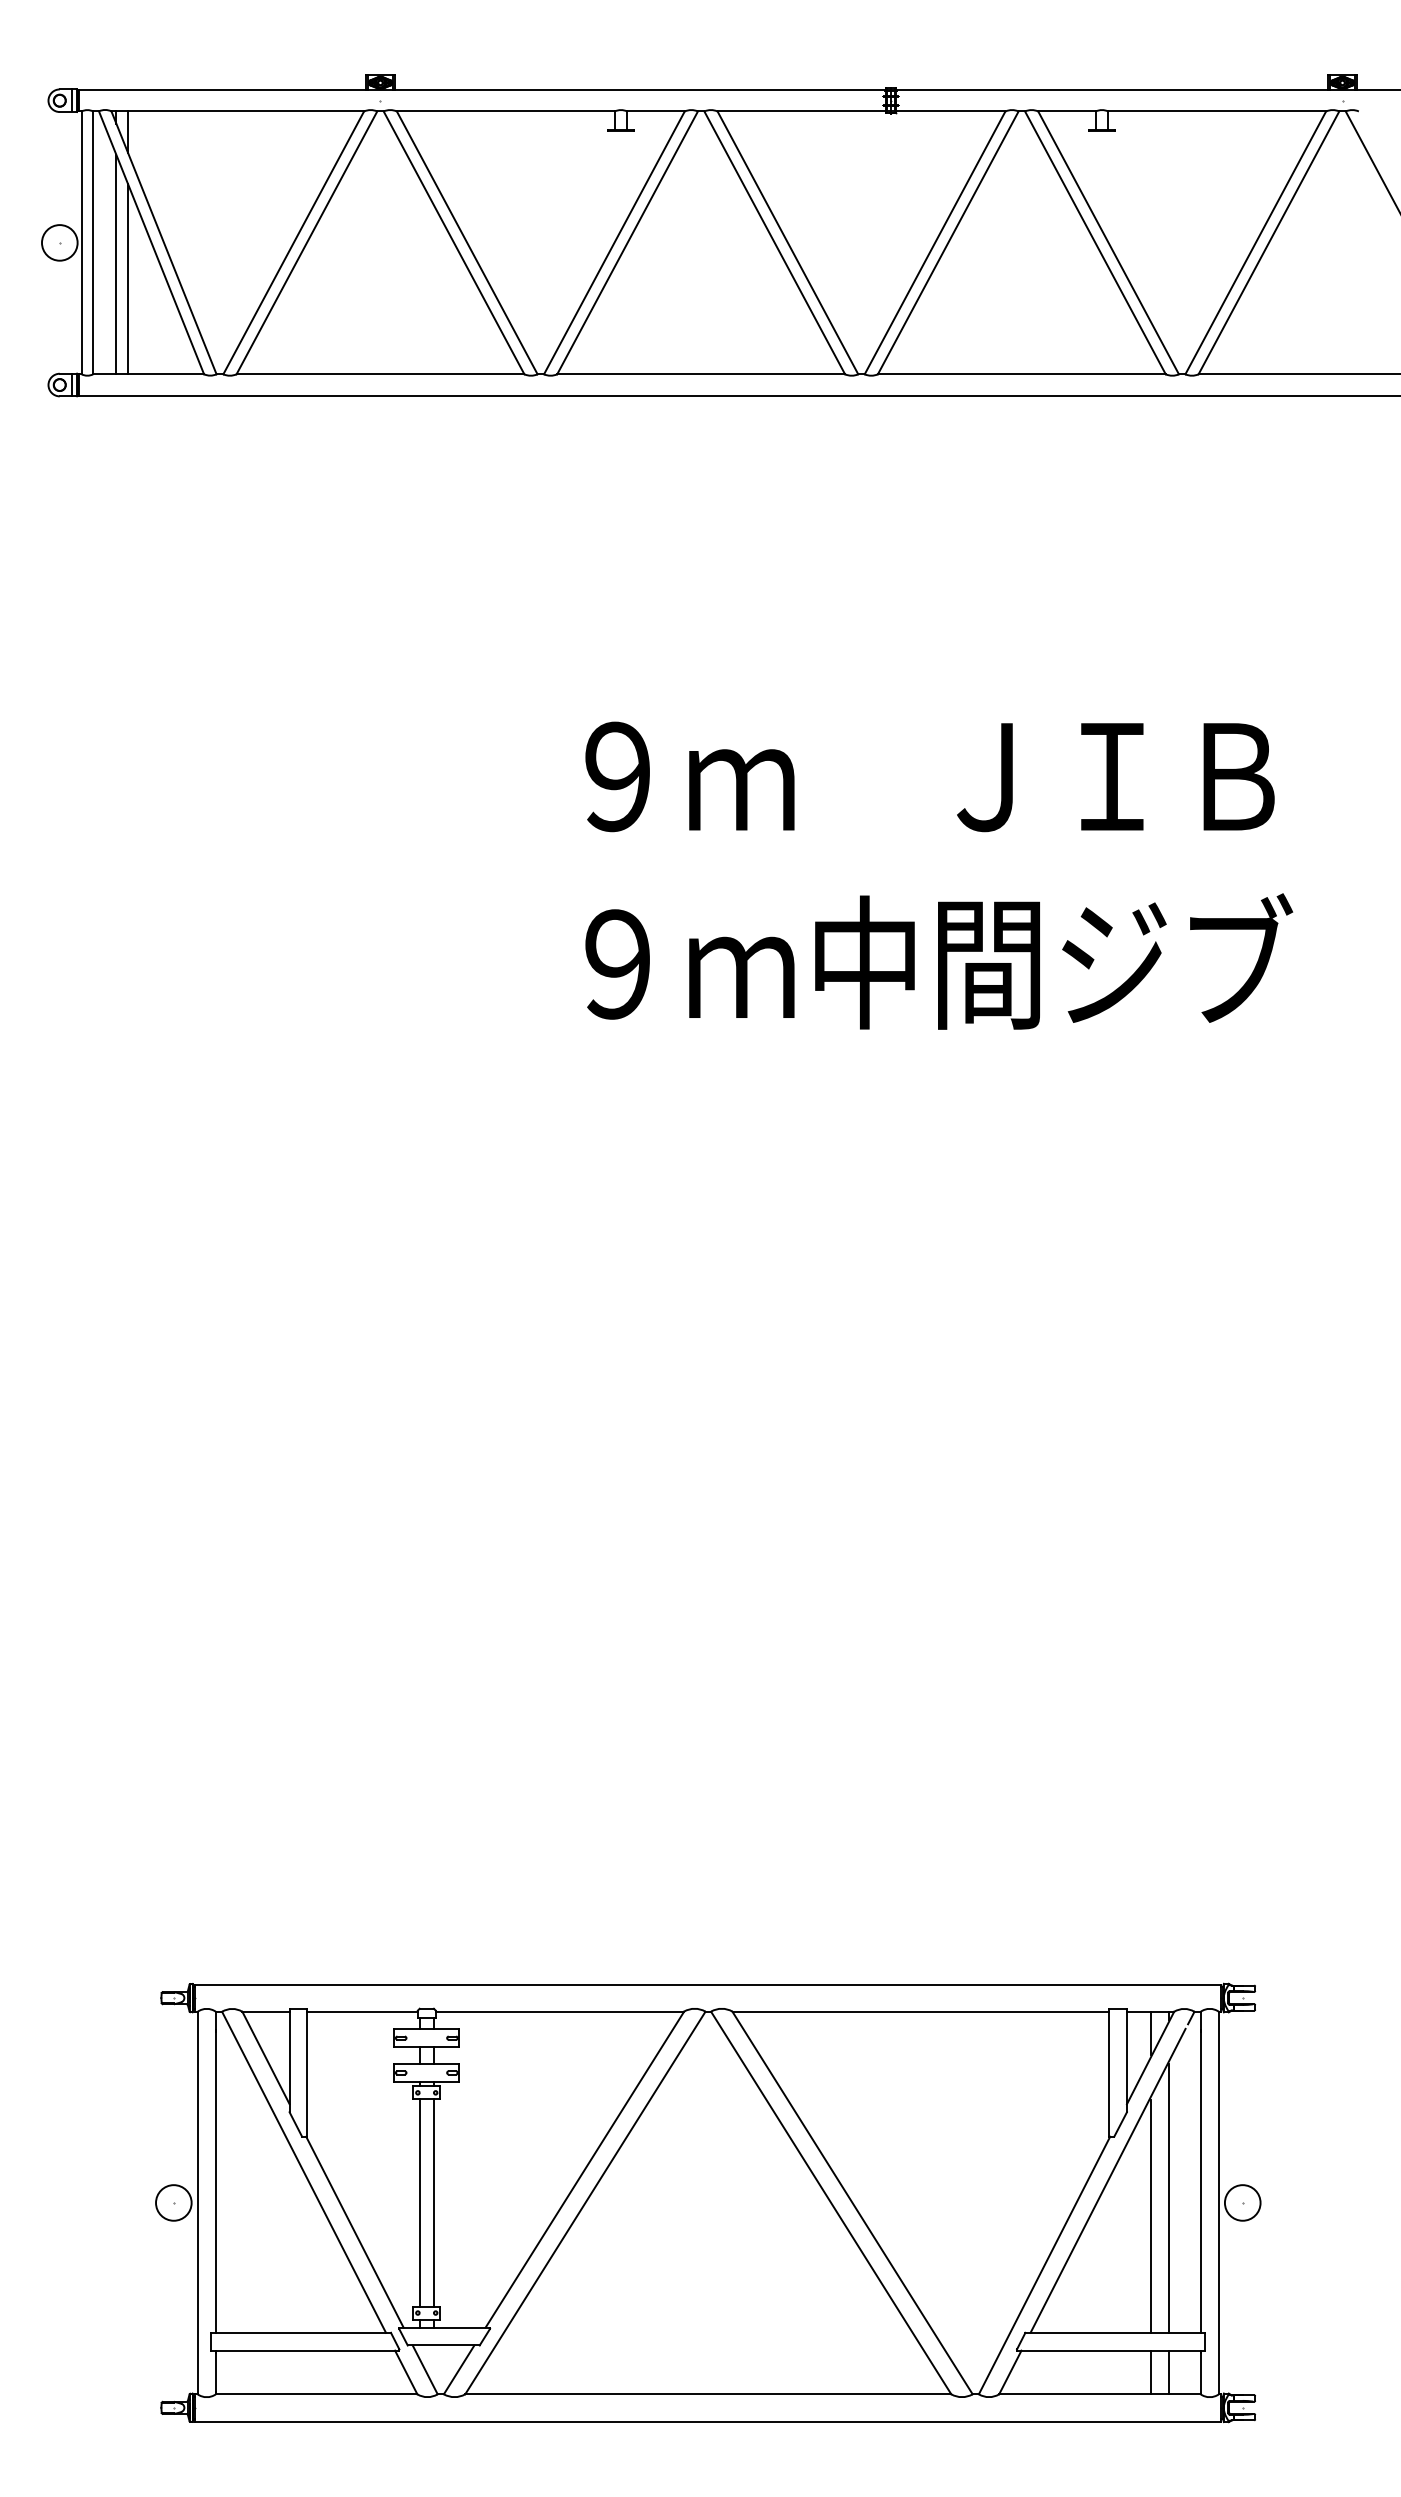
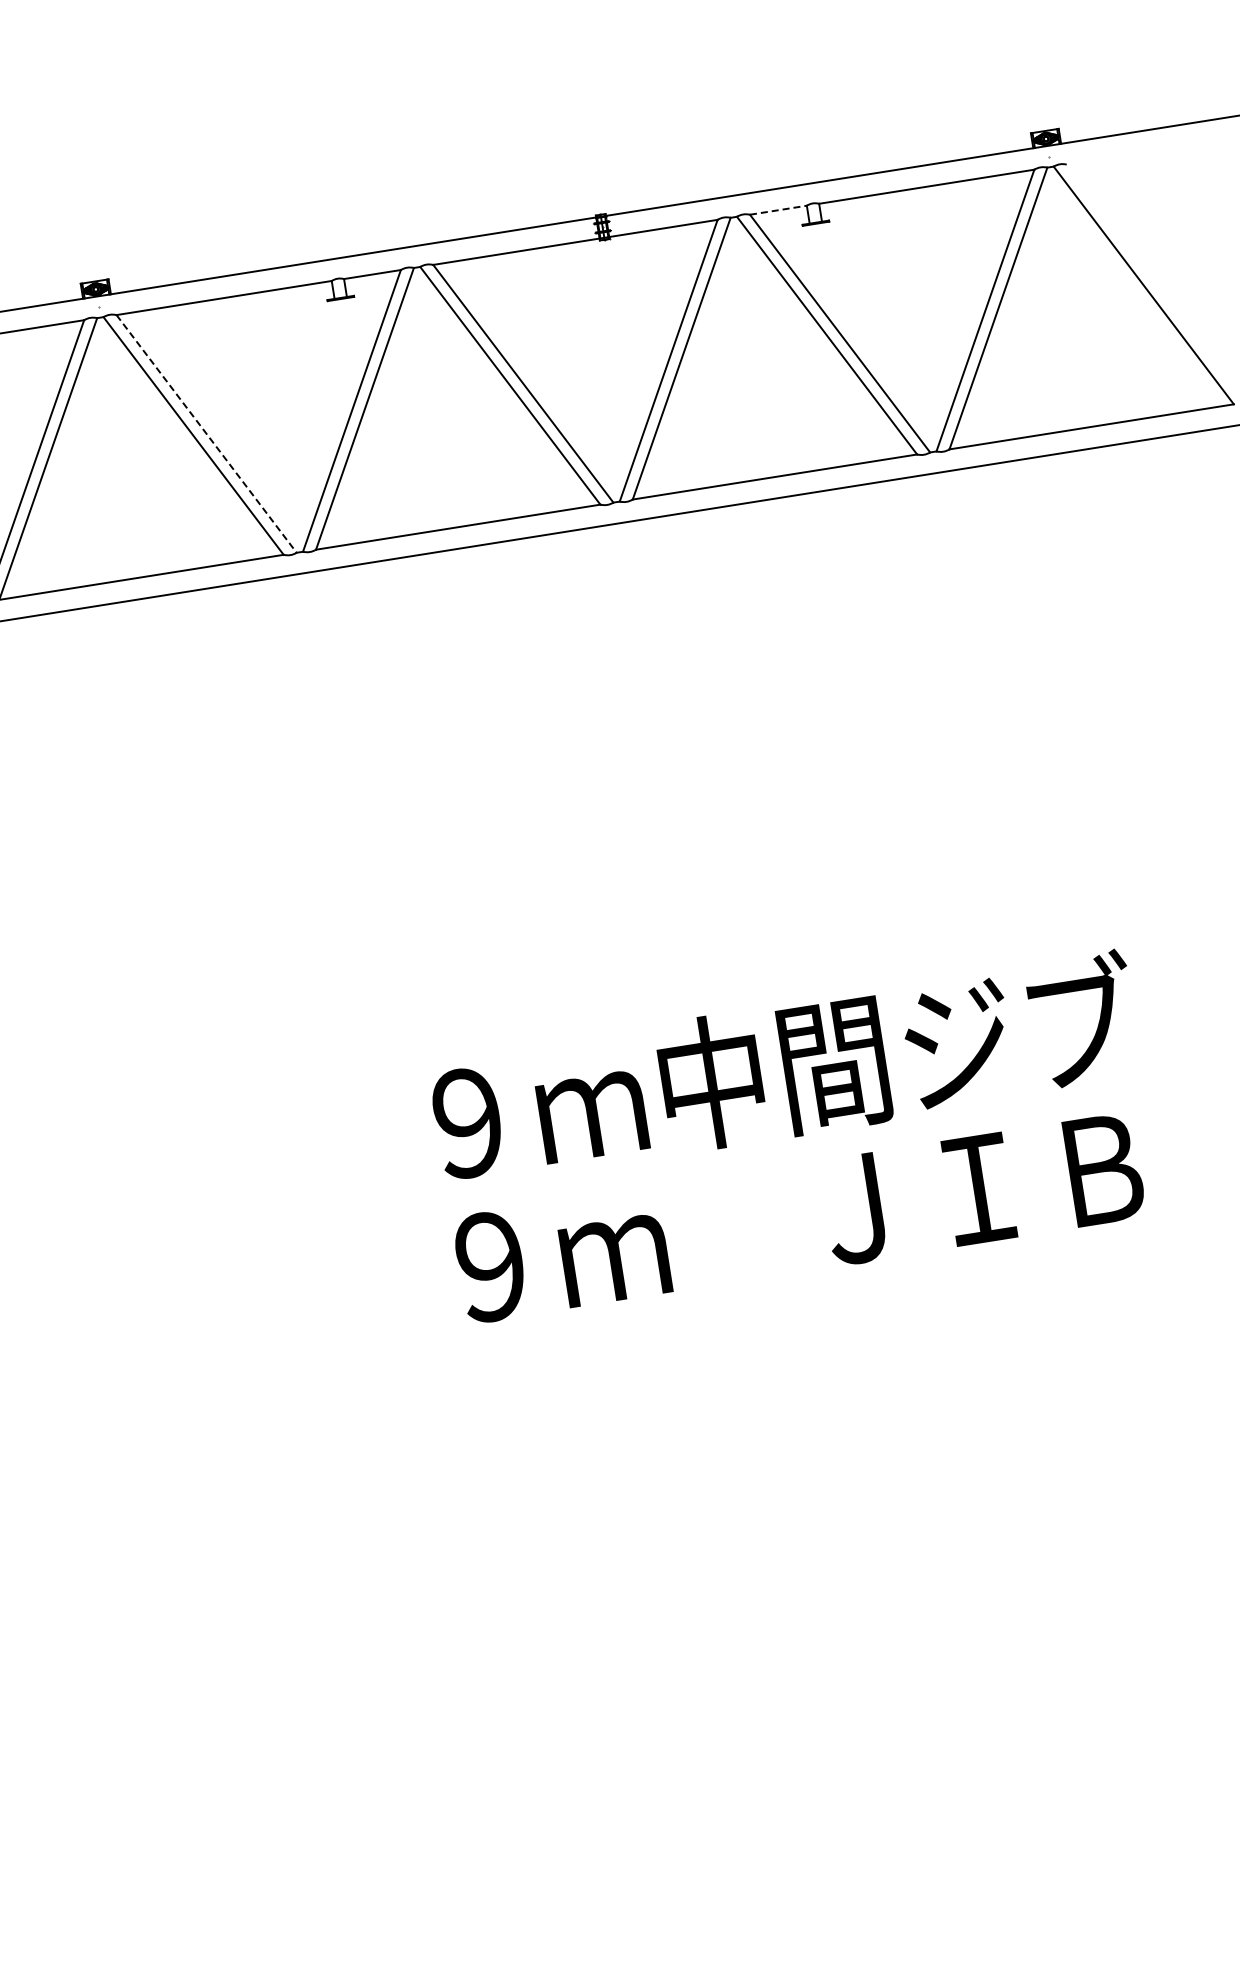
line: (1067, 111) -> (778, 210), solid -> dashed
line: (467, 243) -> (206, 434), solid -> dashed
text: (929, 776) -> (798, 1217), moved

